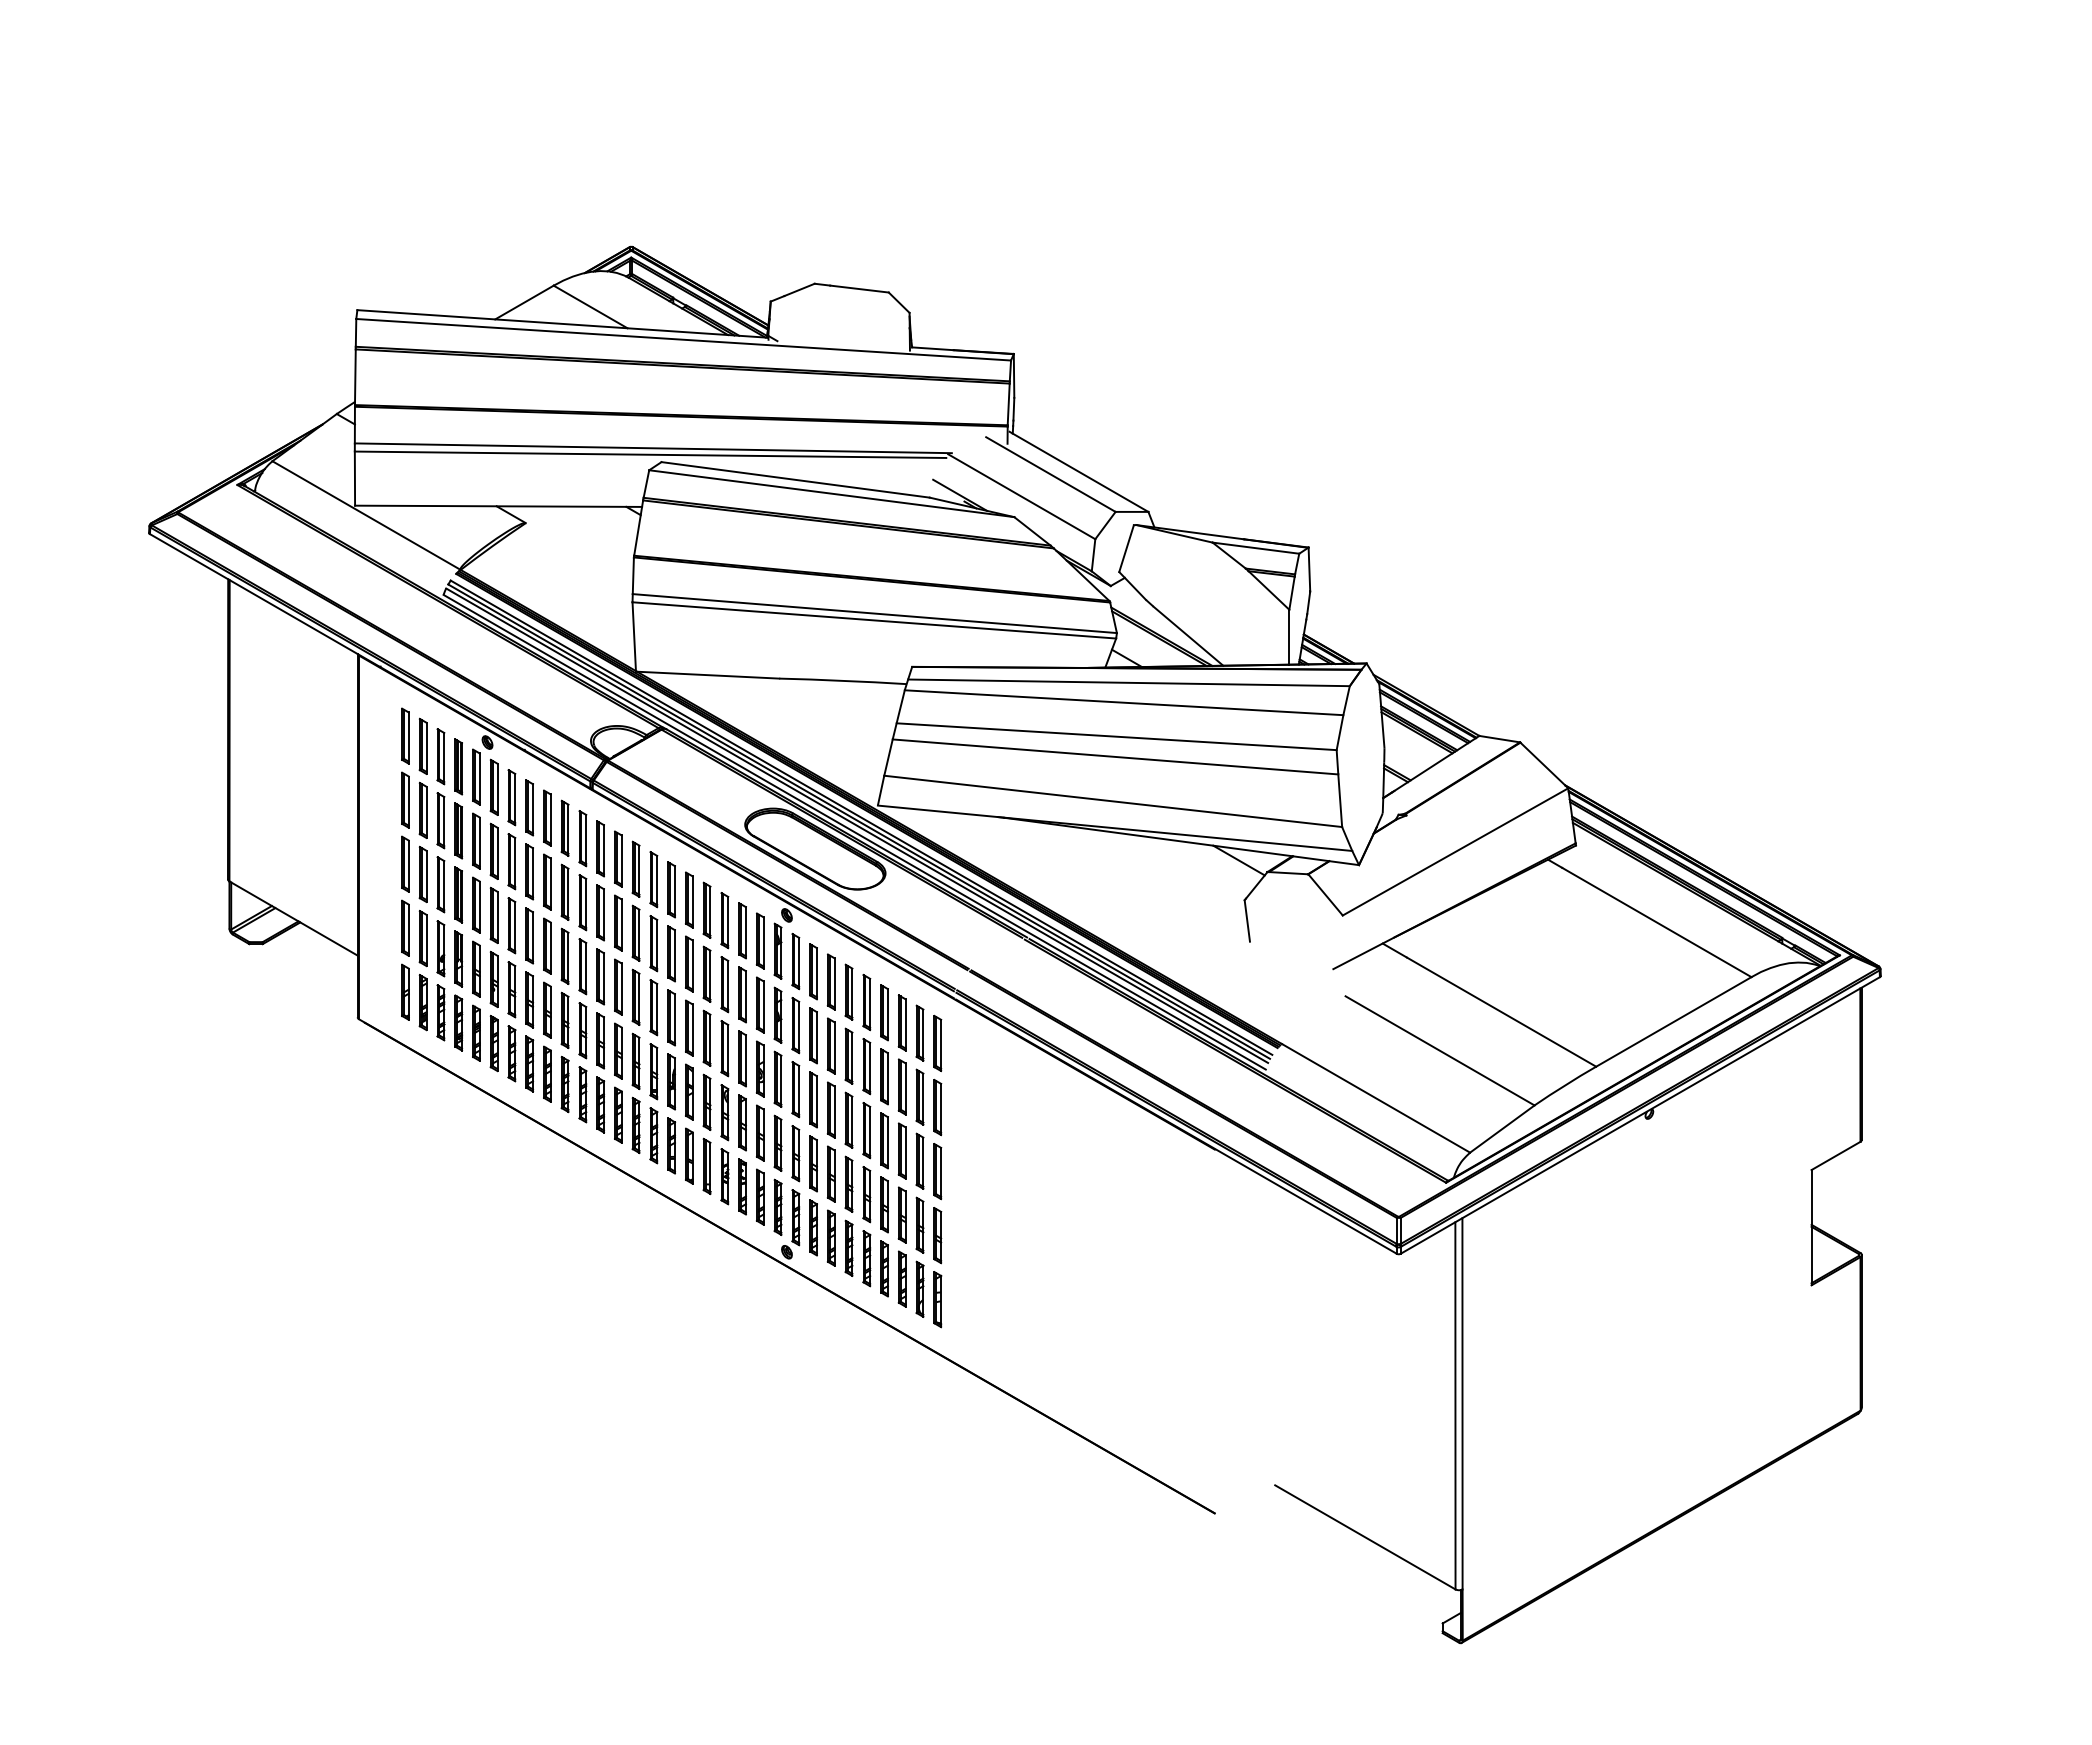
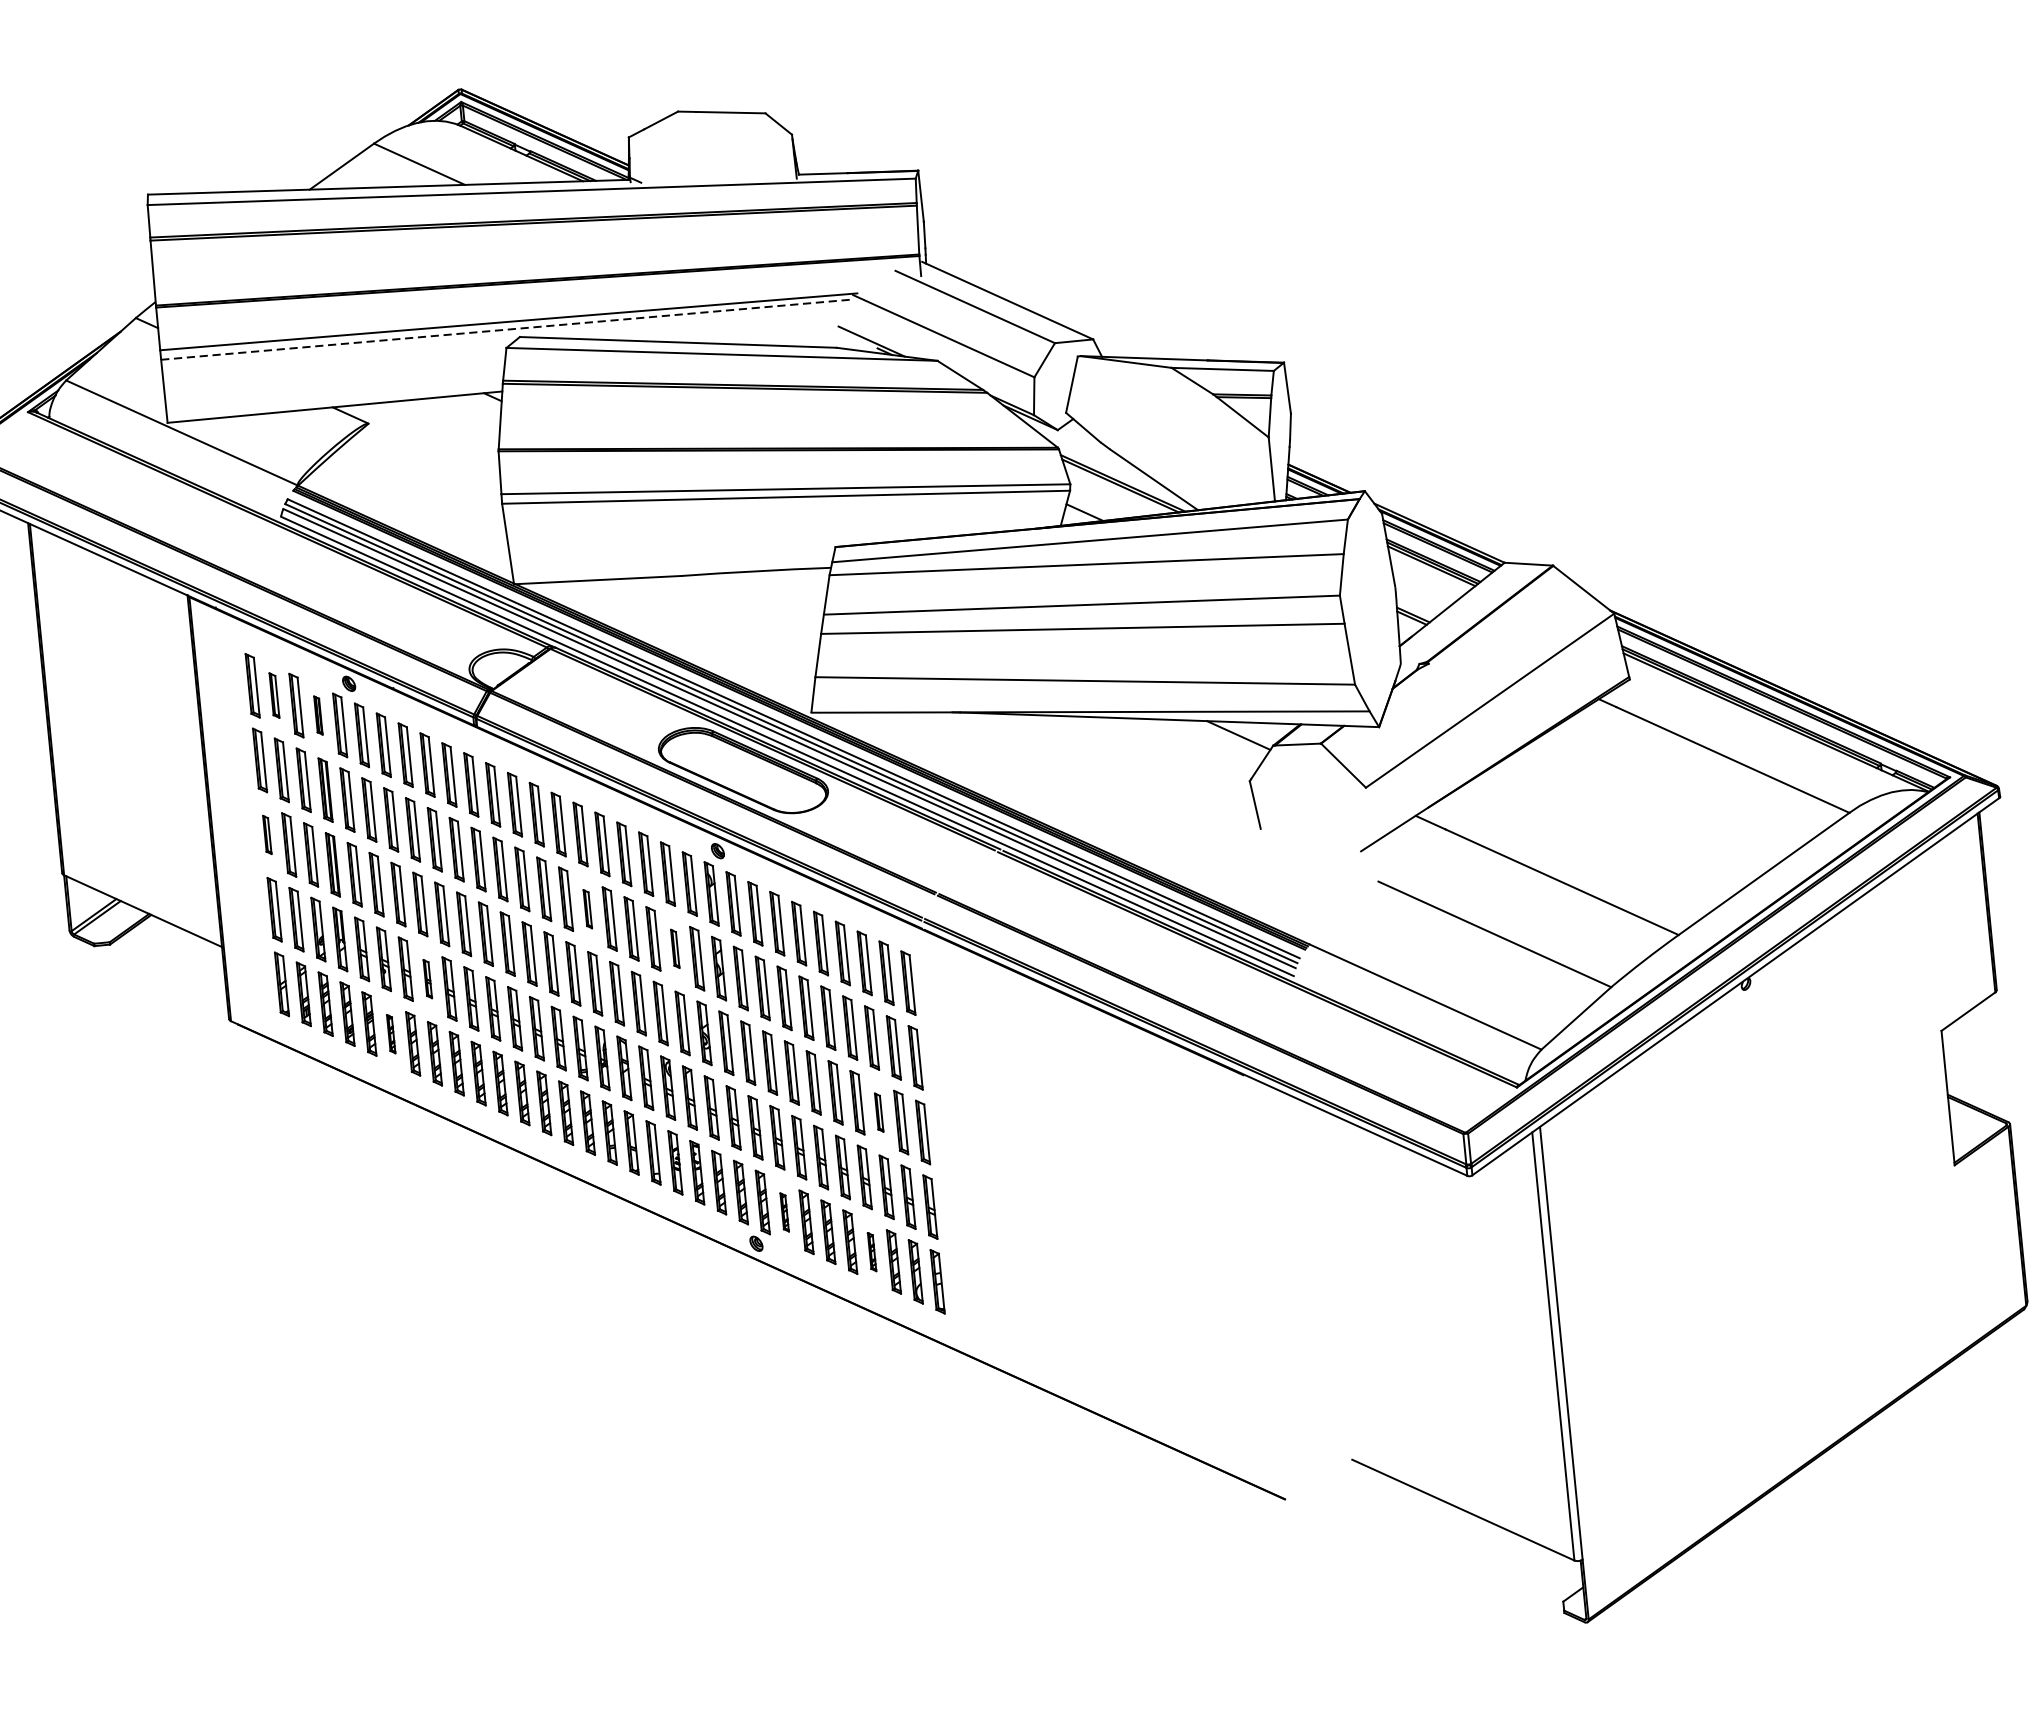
line: (650, 454) -> (506, 329), solid -> dashed
part: (422, 745) -> (273, 694), size x0.7
part: (458, 766) -> (318, 715), size x0.6
part: (405, 863) -> (267, 834), size x0.6
part: (671, 953) -> (587, 908), size x0.6
part: (742, 994) -> (675, 948), size x0.6
part: (529, 999) -> (427, 978), size x0.6
part: (493, 1043) -> (390, 1034), size x0.6
part: (901, 1150) -> (878, 1112), size x0.6
part: (813, 1227) -> (784, 1211), size x0.6
part: (884, 1268) -> (872, 1251), size x0.6

